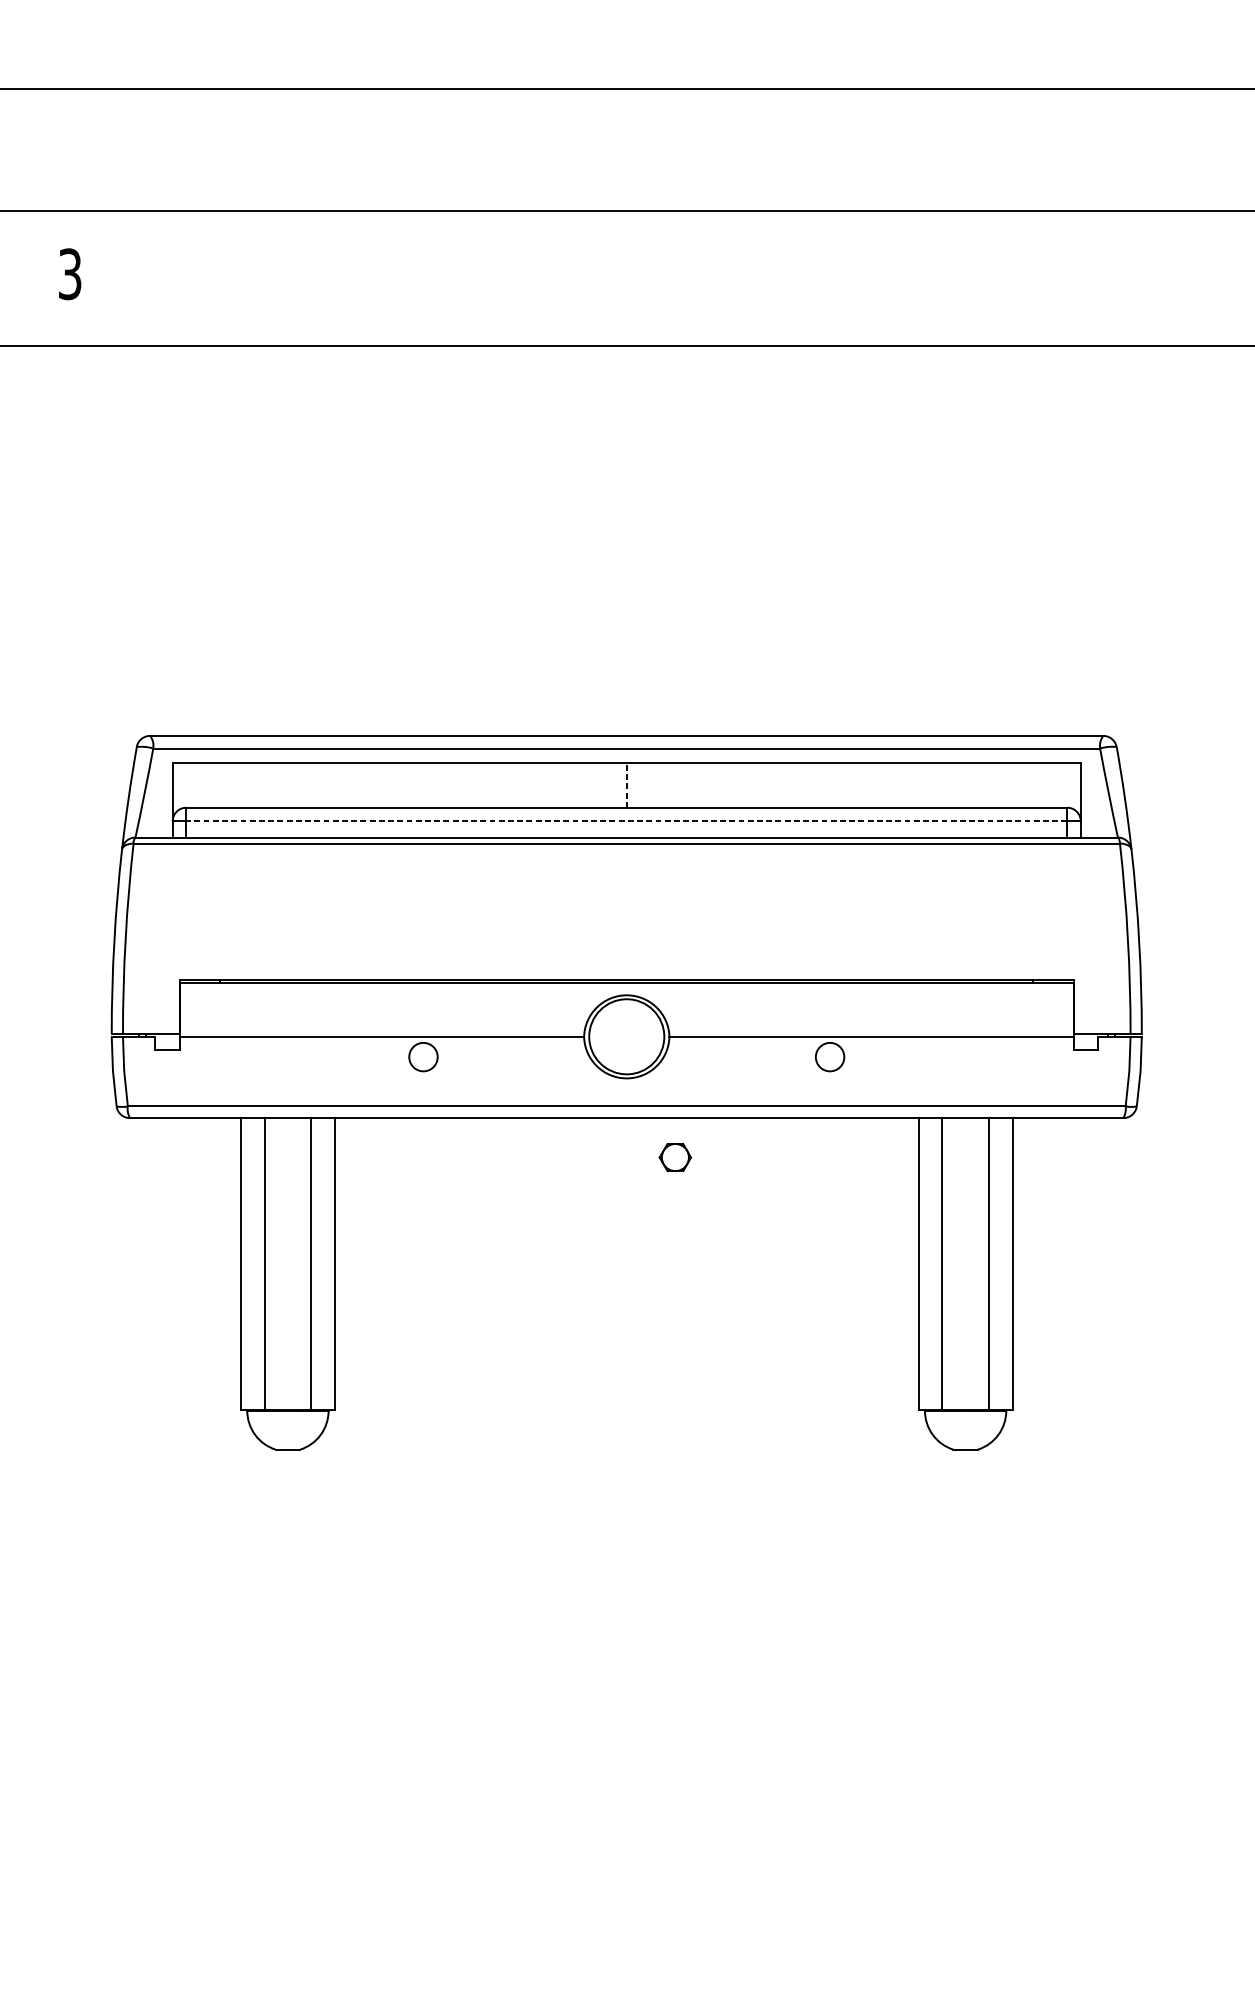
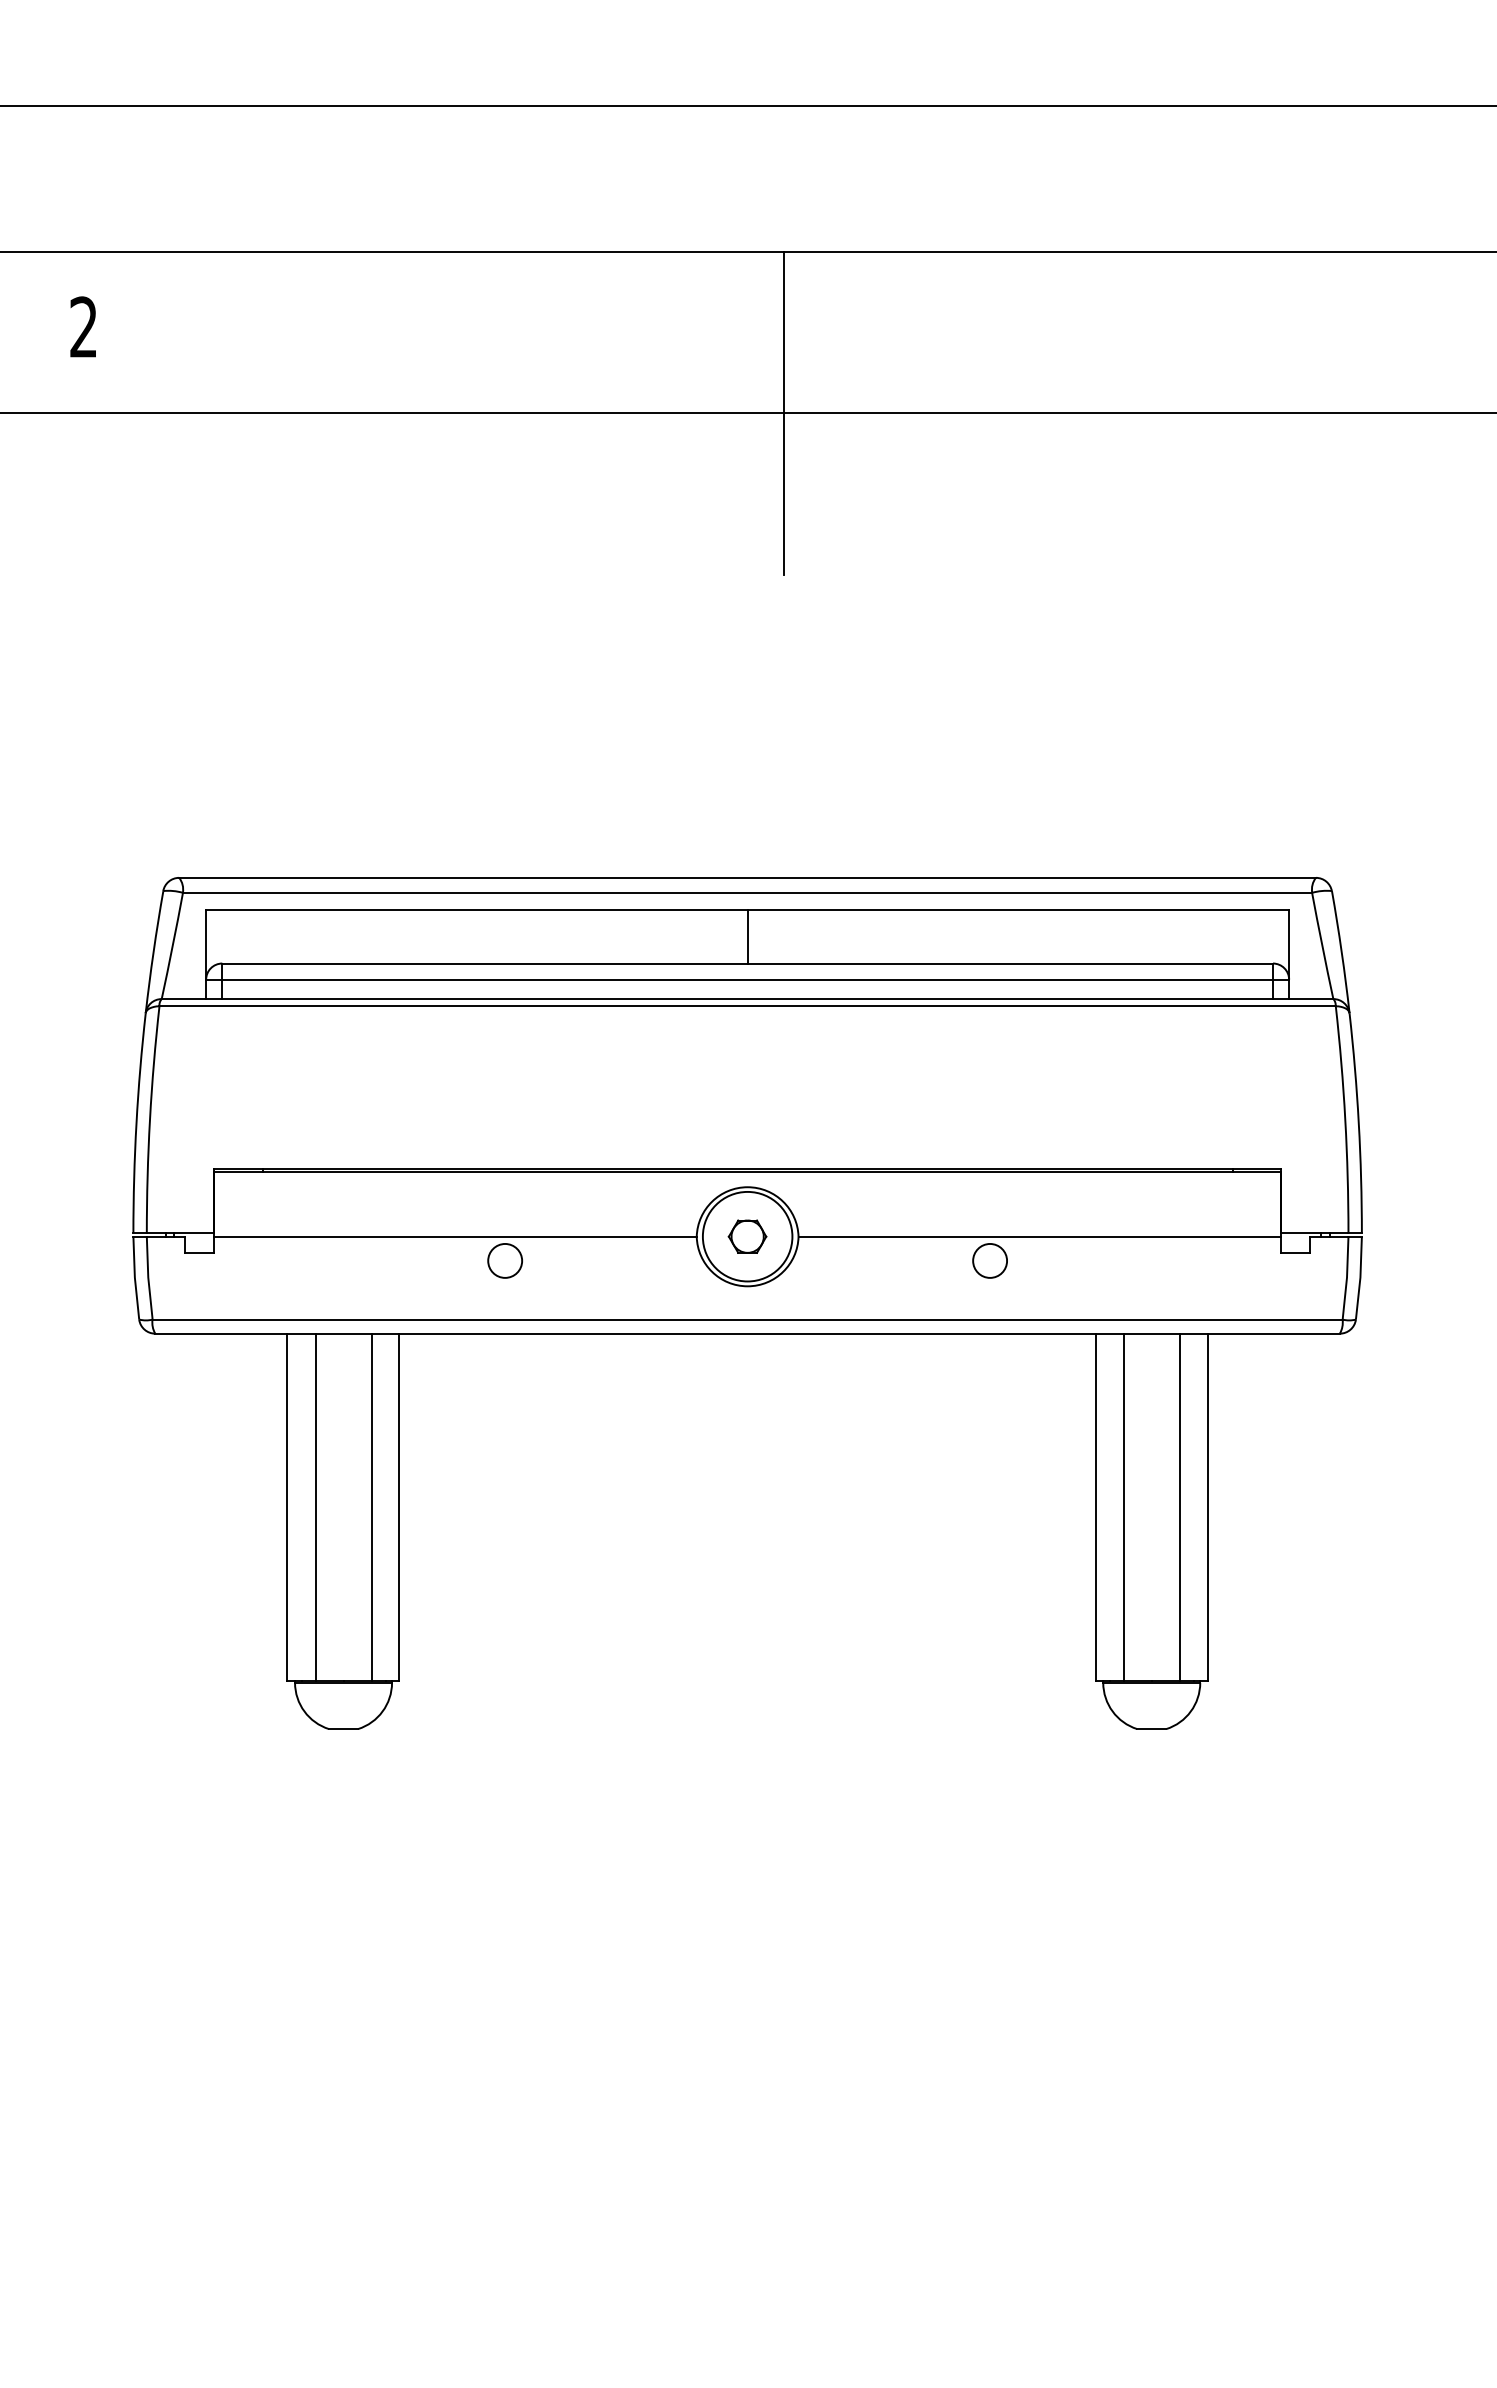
text: (69, 274) -> (83, 327), 3 -> 2
line: (656, 345) -> (783, 412), added
line: (626, 785) -> (747, 936), dashed -> solid
line: (626, 821) -> (747, 979), dashed -> solid
part: (675, 1157) -> (747, 1236), moved

